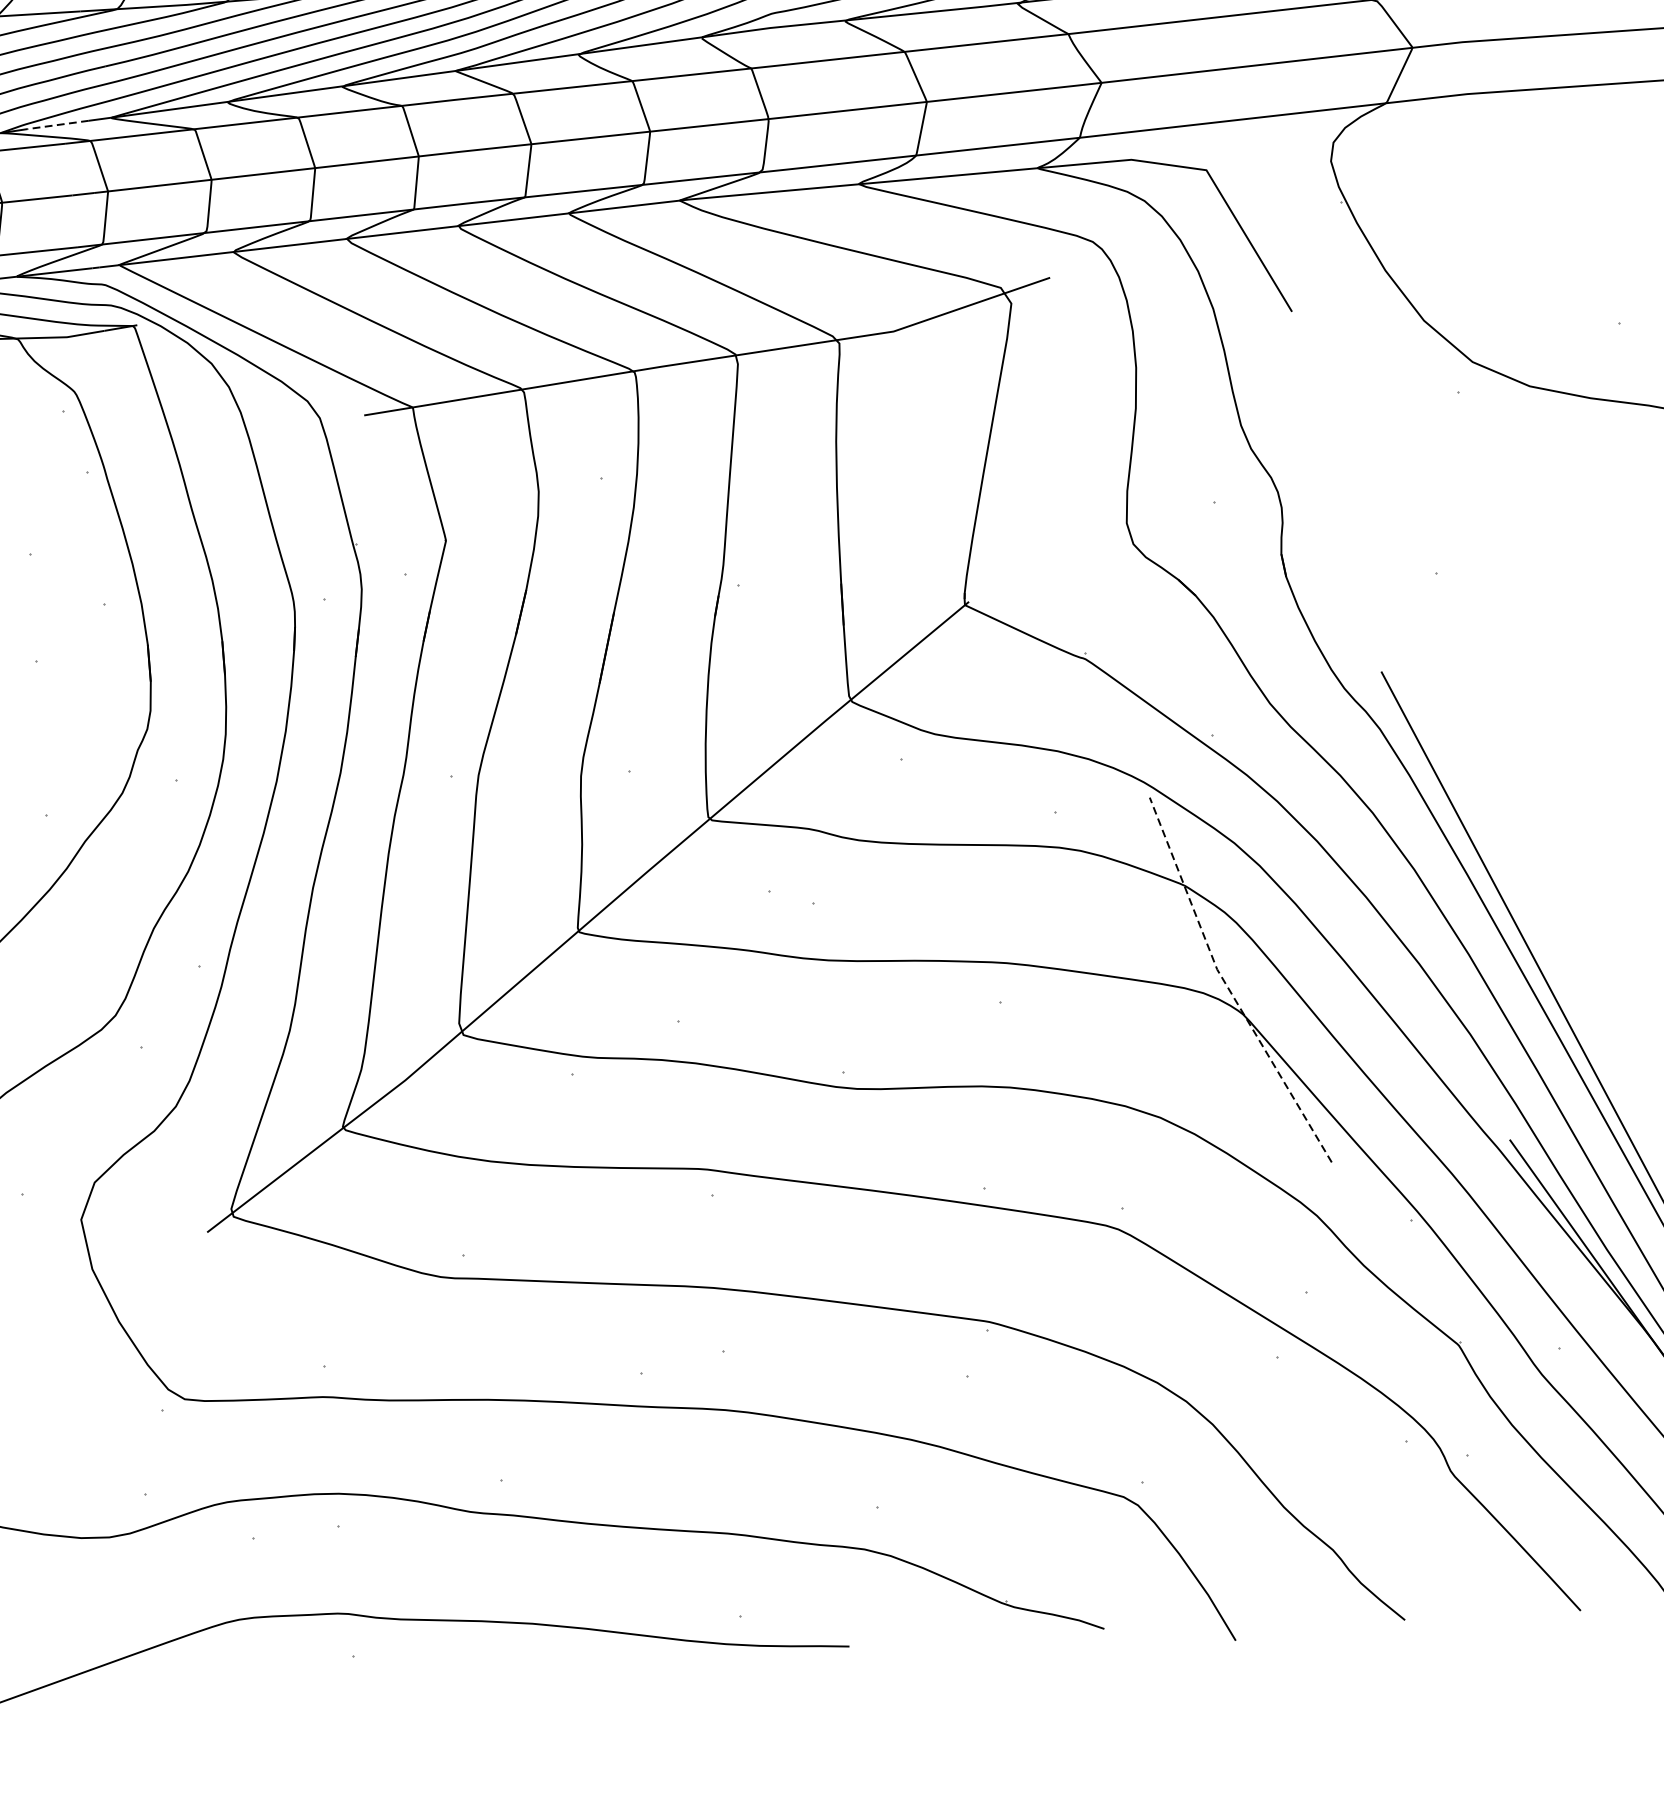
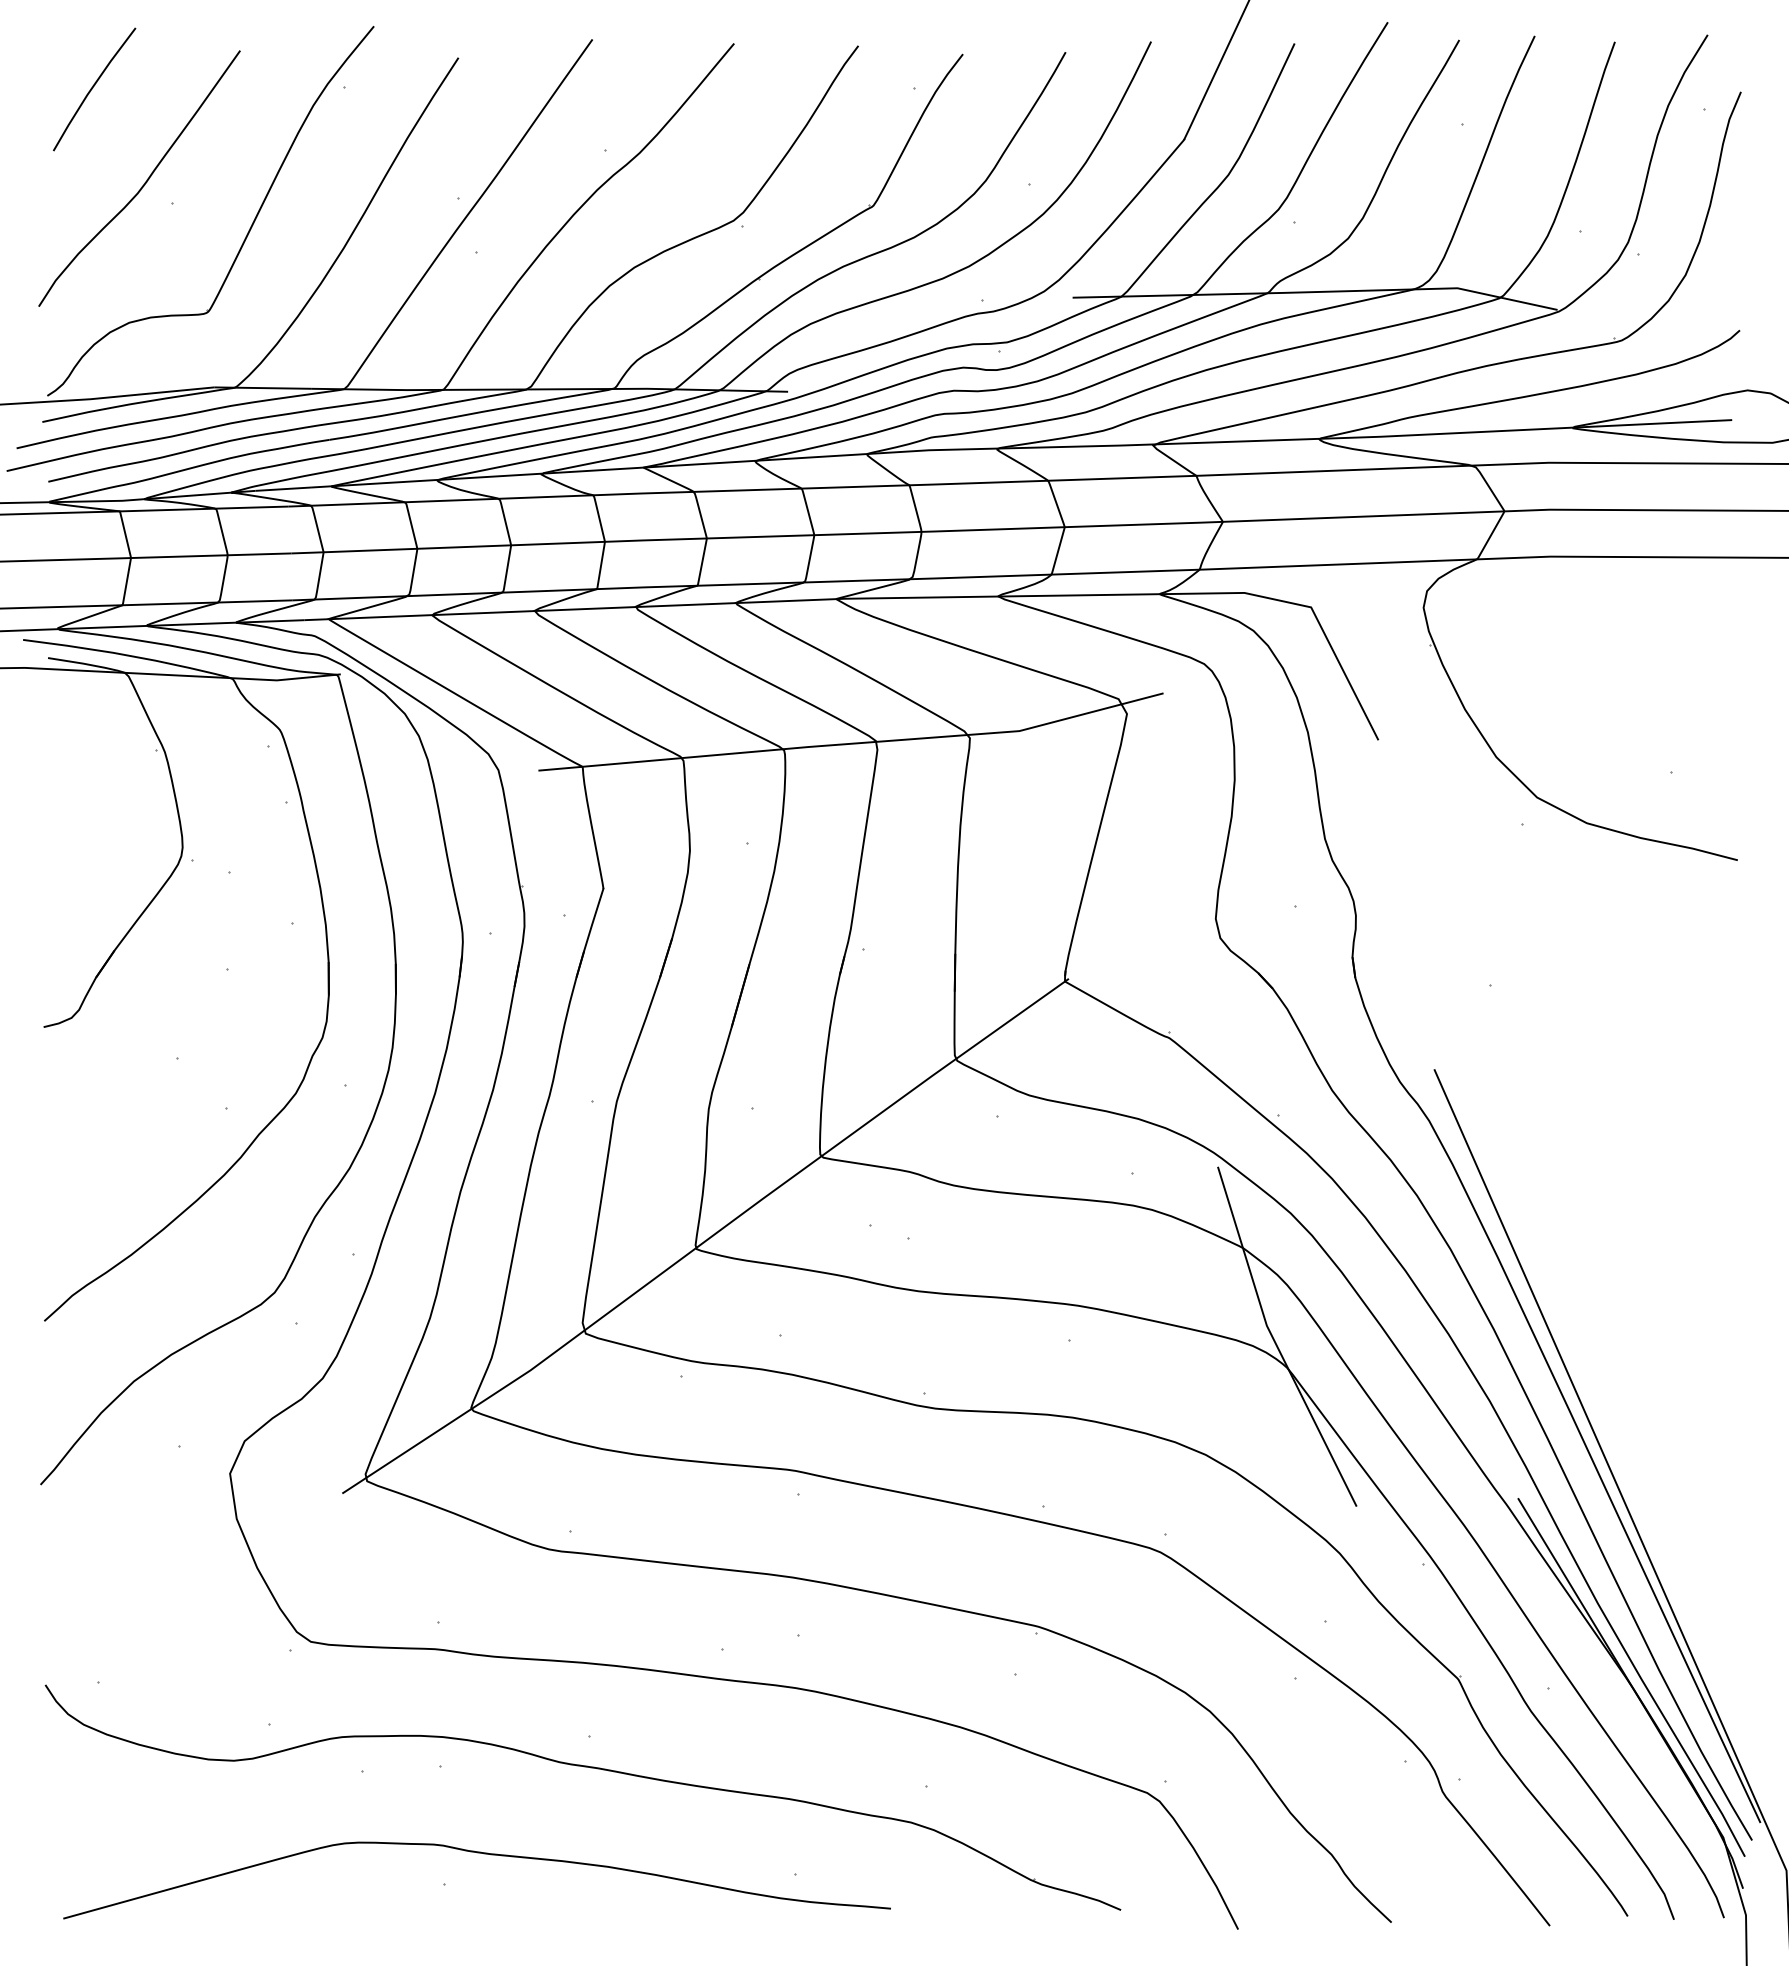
line: (58, 125) -> (283, 489), dashed -> solid
line: (1226, 986) -> (1274, 1341), dashed -> solid

